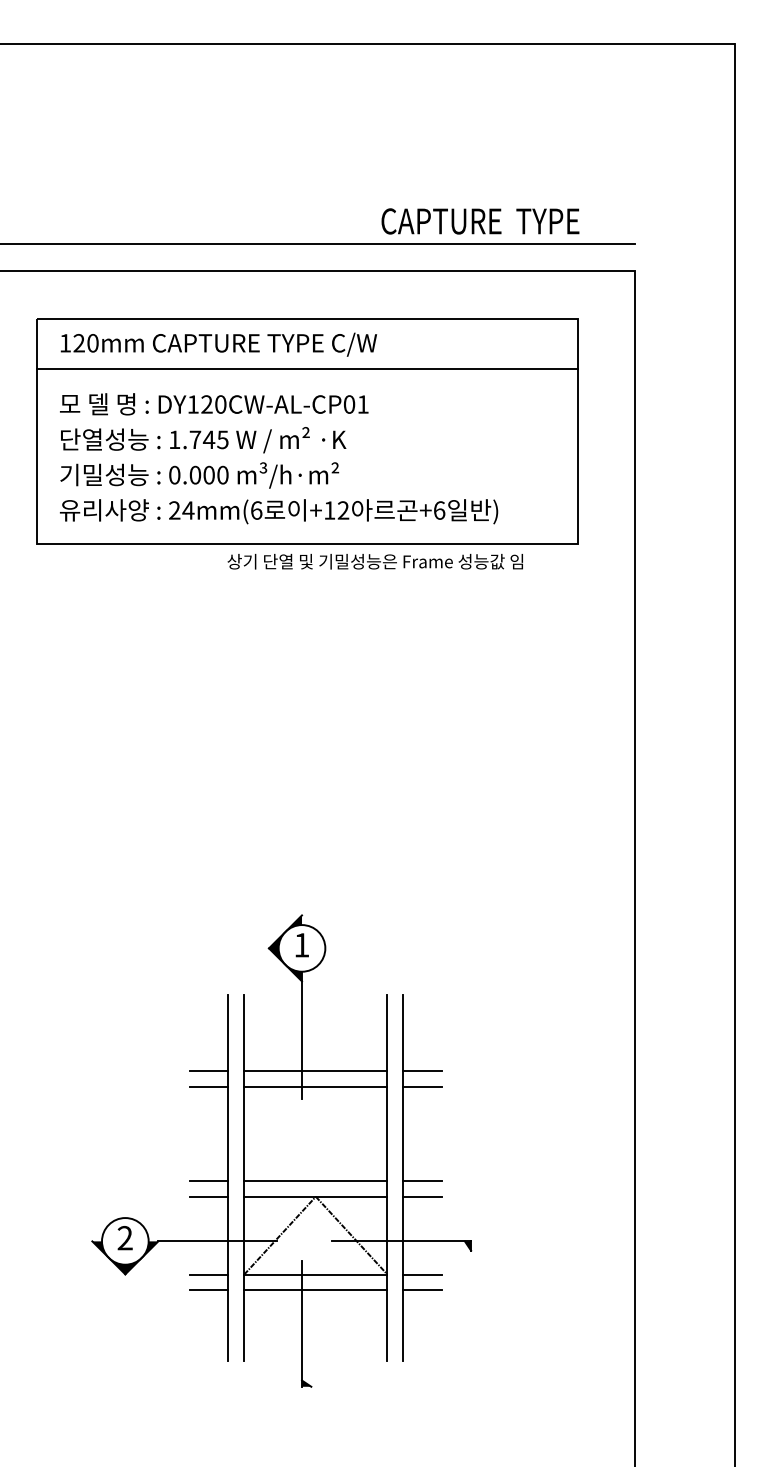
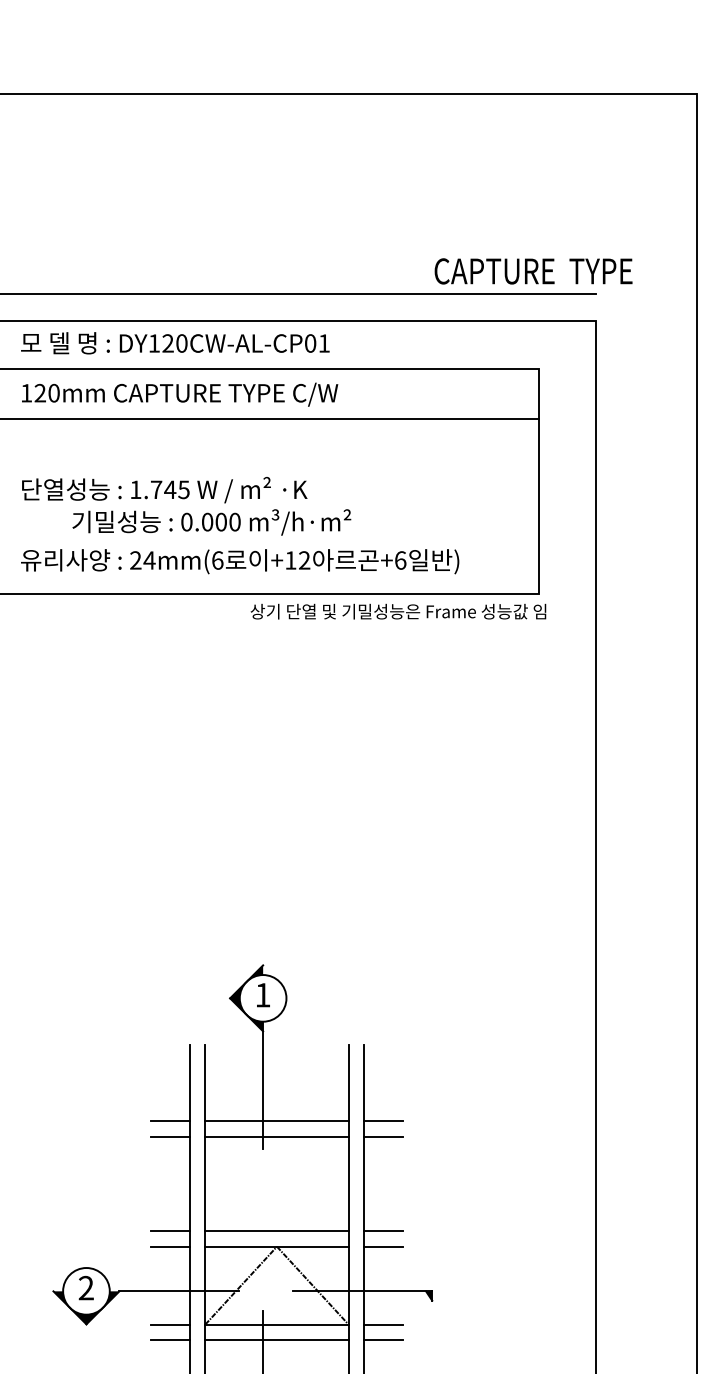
text: (480, 221) -> (533, 271), moved
text: (214, 404) -> (175, 343), moved
text: (199, 475) -> (211, 522), moved
text: (374, 561) -> (397, 611), moved

